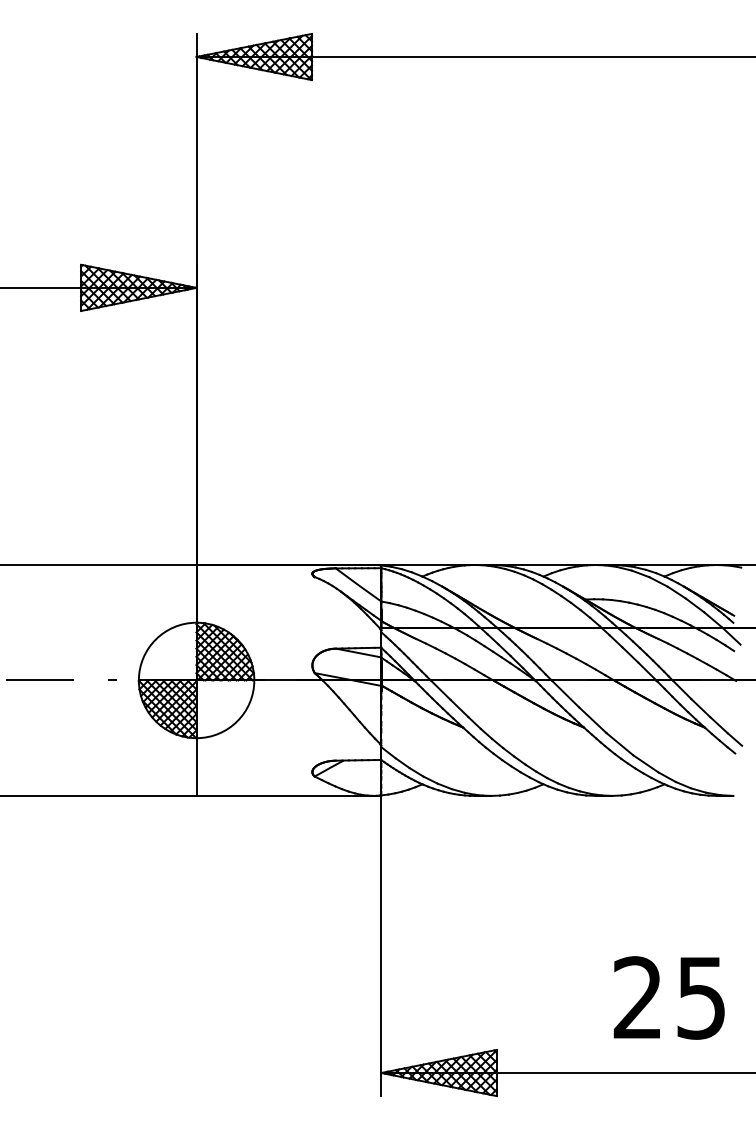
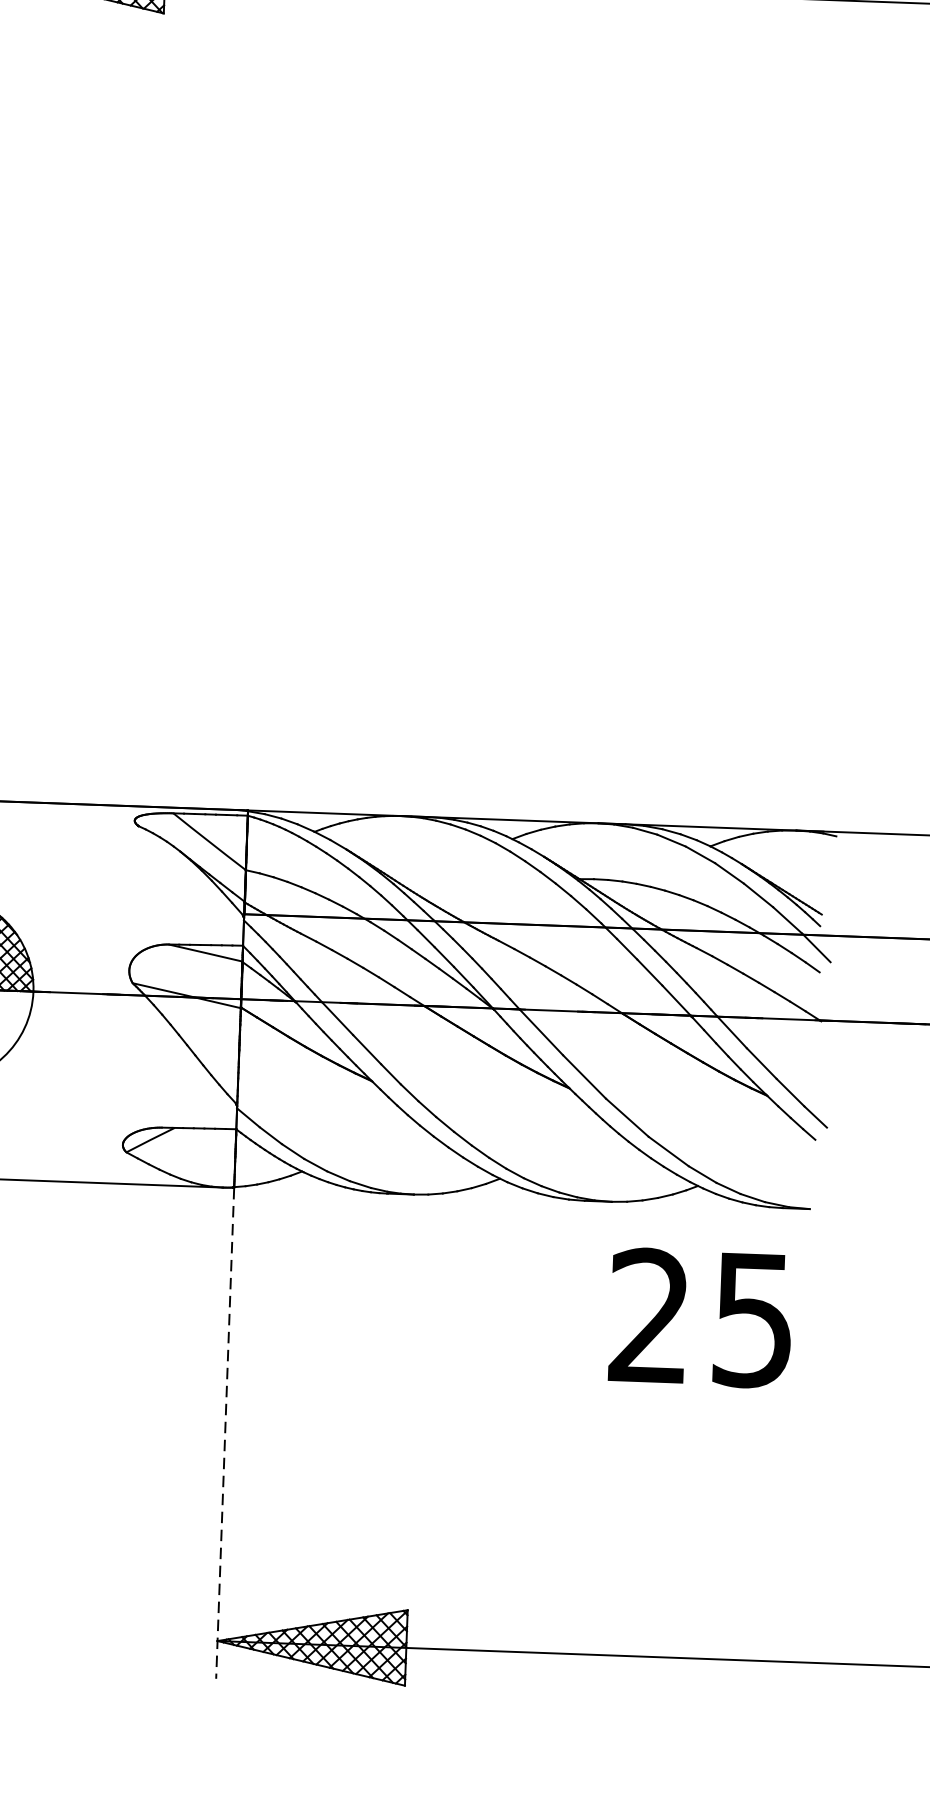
line: (381, 946) -> (225, 1434), solid -> dashed
text: (668, 997) -> (699, 1317), moved

